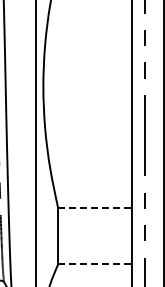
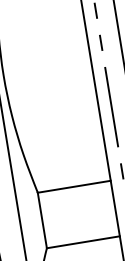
line: (95, 208) -> (74, 187), dashed -> solid
line: (95, 264) -> (83, 242), dashed -> solid

